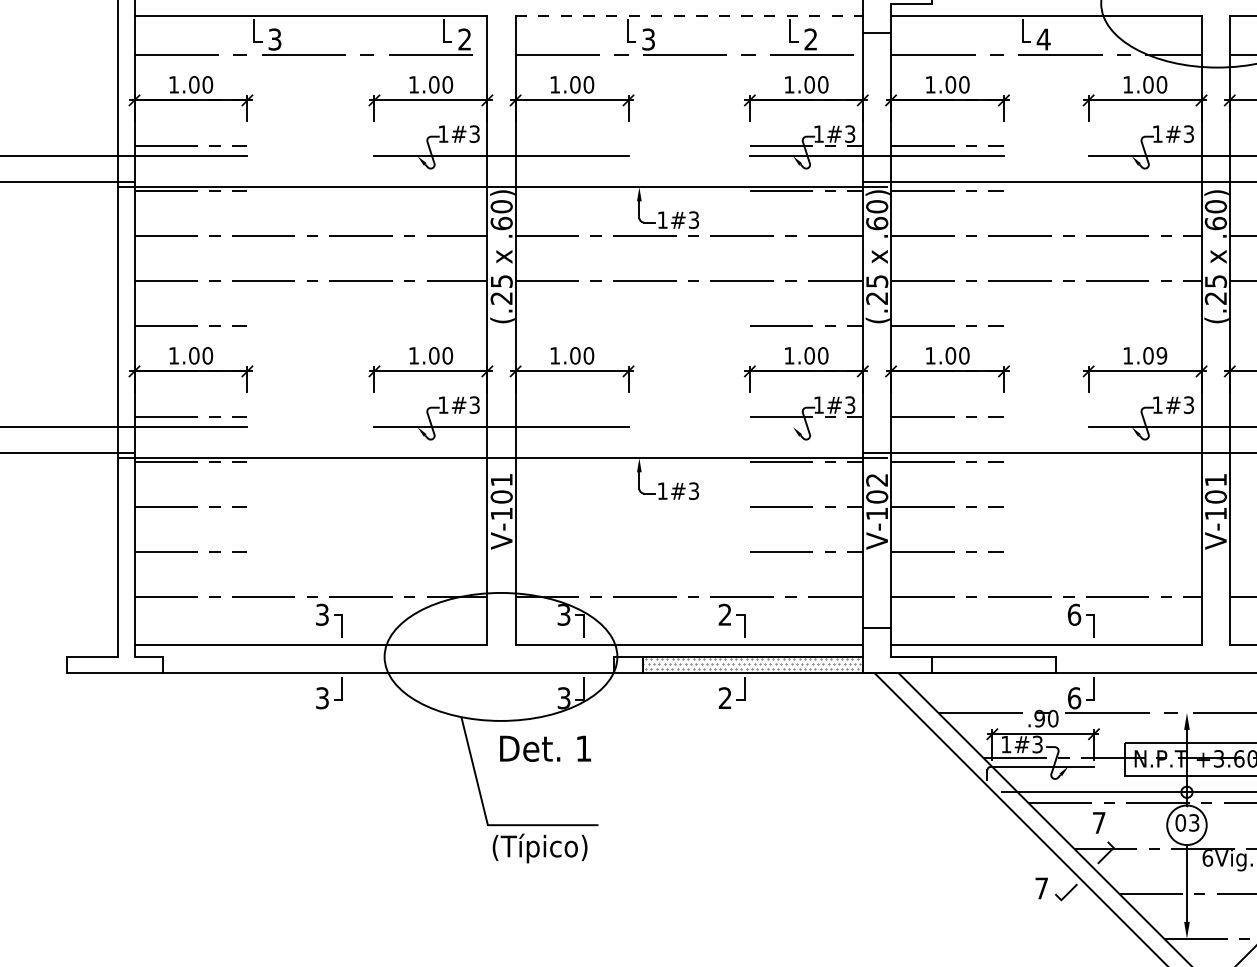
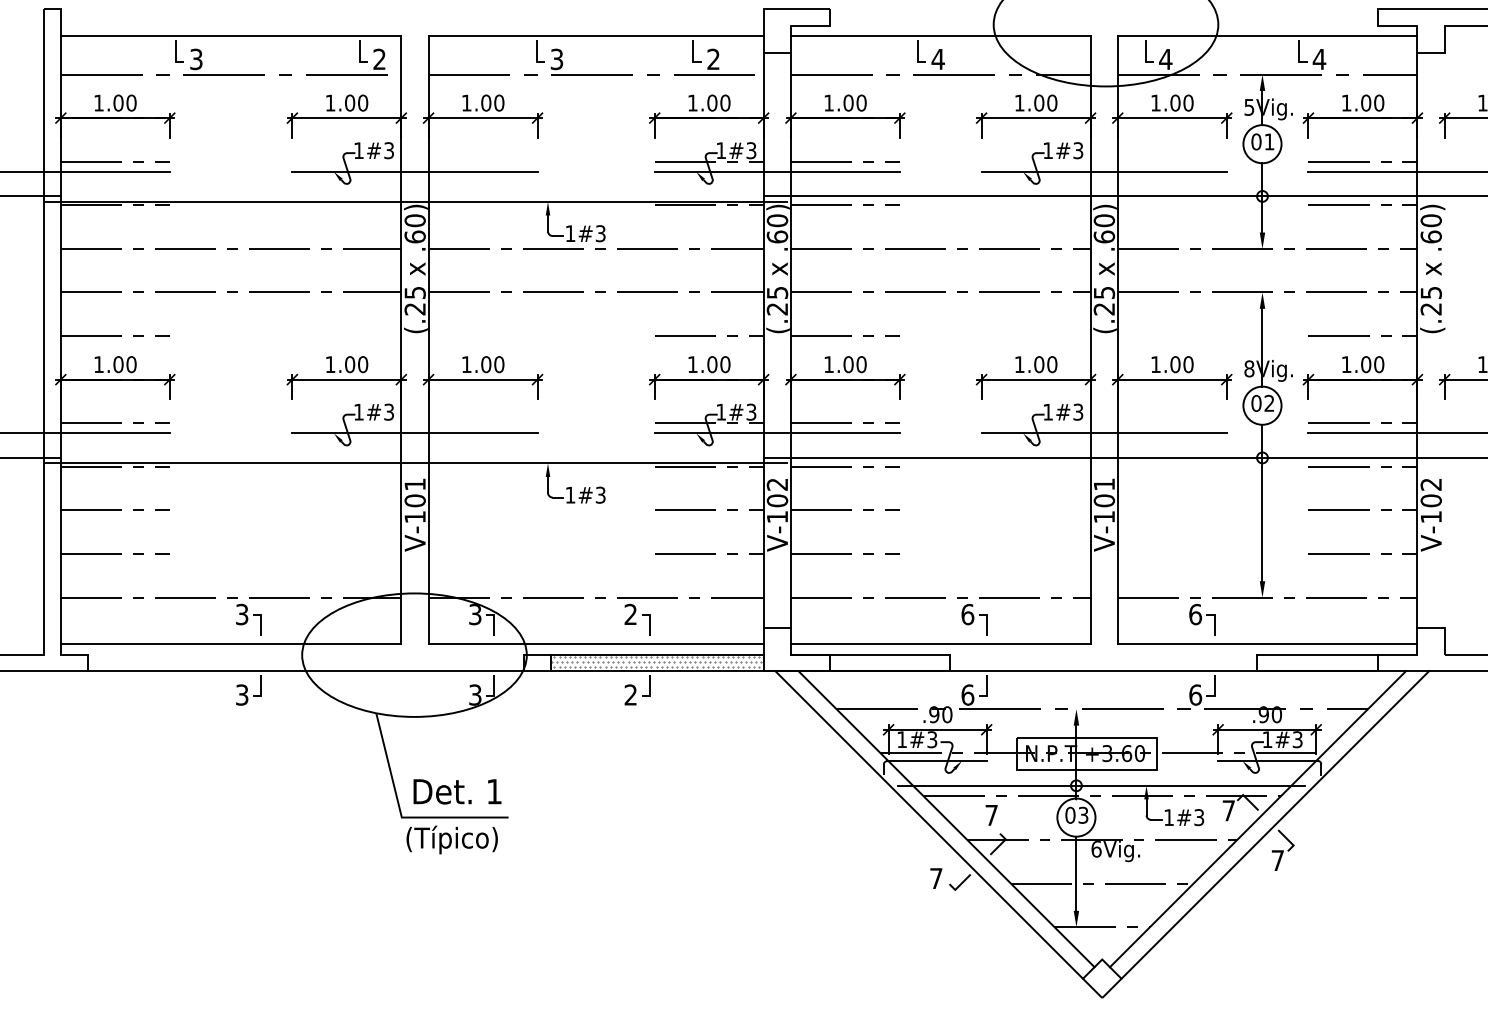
line: (689, 15) -> (596, 36), dashed -> solid
text: (1162, 355) -> (1052, 364), 1.09 -> 1.00
line: (876, 427) -> (776, 433), added
text: (545, 748) -> (457, 791), moved

